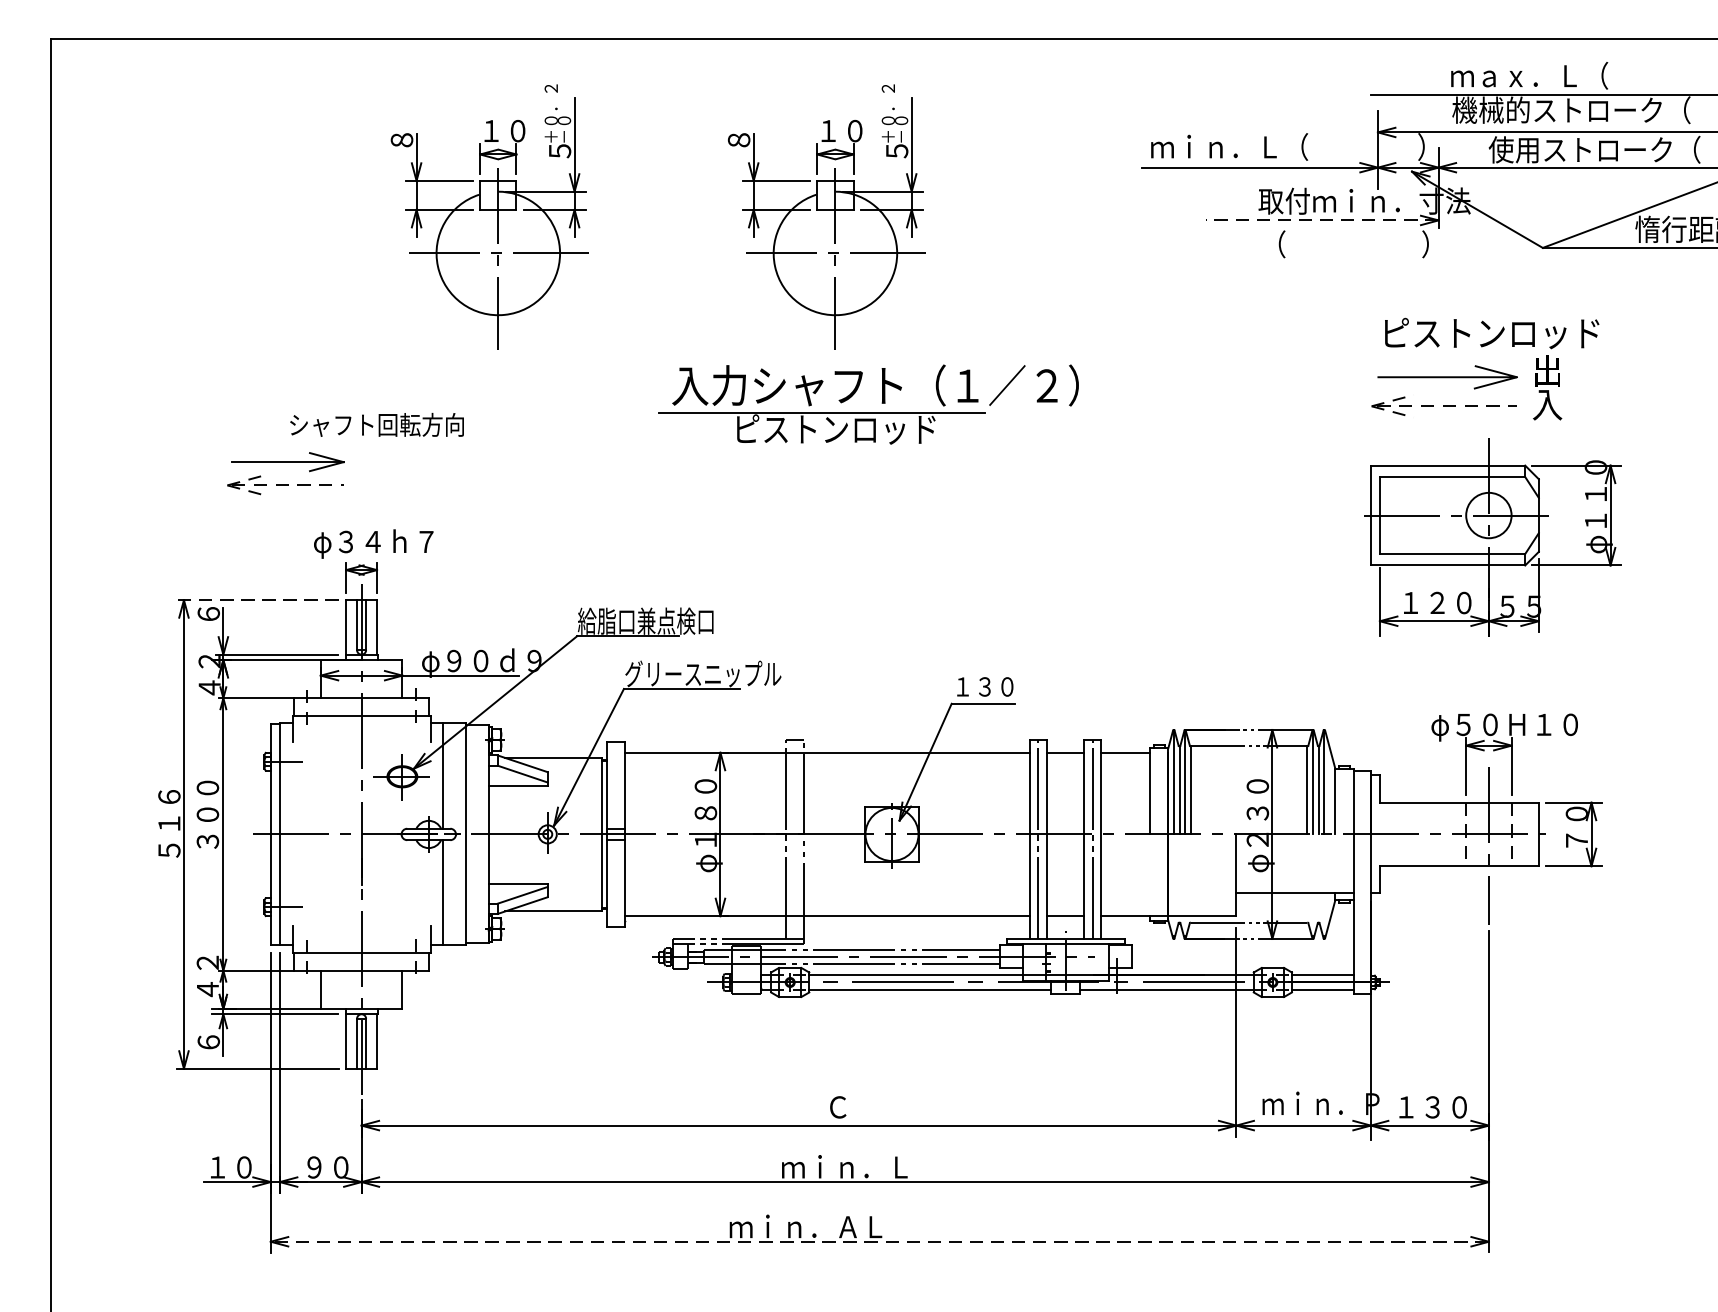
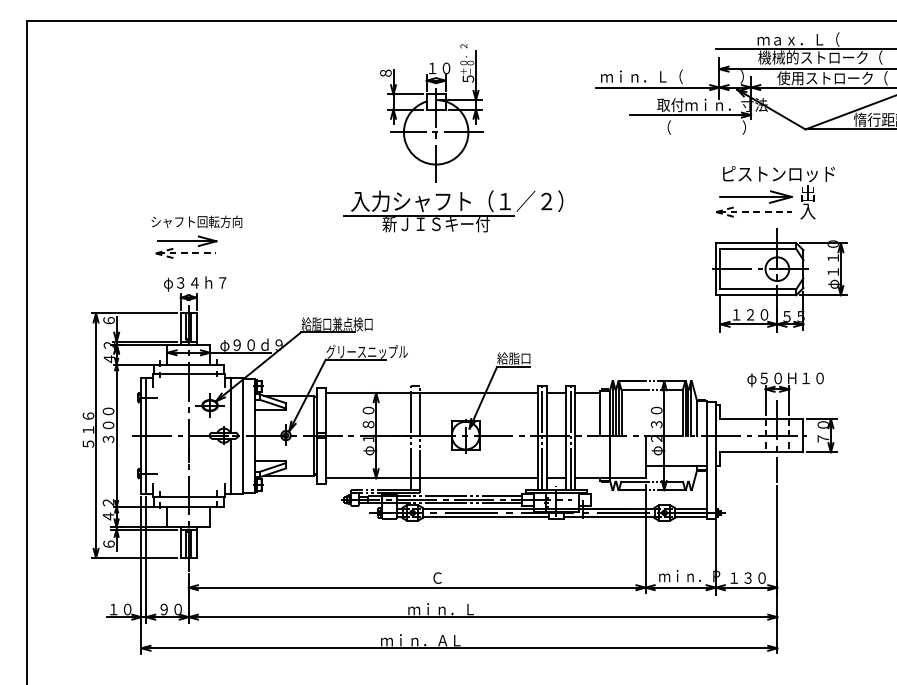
part: (489, 217) -> (255, 113), removed
line: (1322, 221) -> (690, 115), dashed -> solid
text: (834, 429) -> (435, 224), ピストンロッド -> 新ＪＩＳキー付
part: (286, 472) -> (186, 246), moved
line: (257, 600) -> (134, 313), dashed -> solid
text: (983, 686) -> (513, 358), １３０ -> 給脂口
line: (880, 1242) -> (459, 648), dashed -> solid

